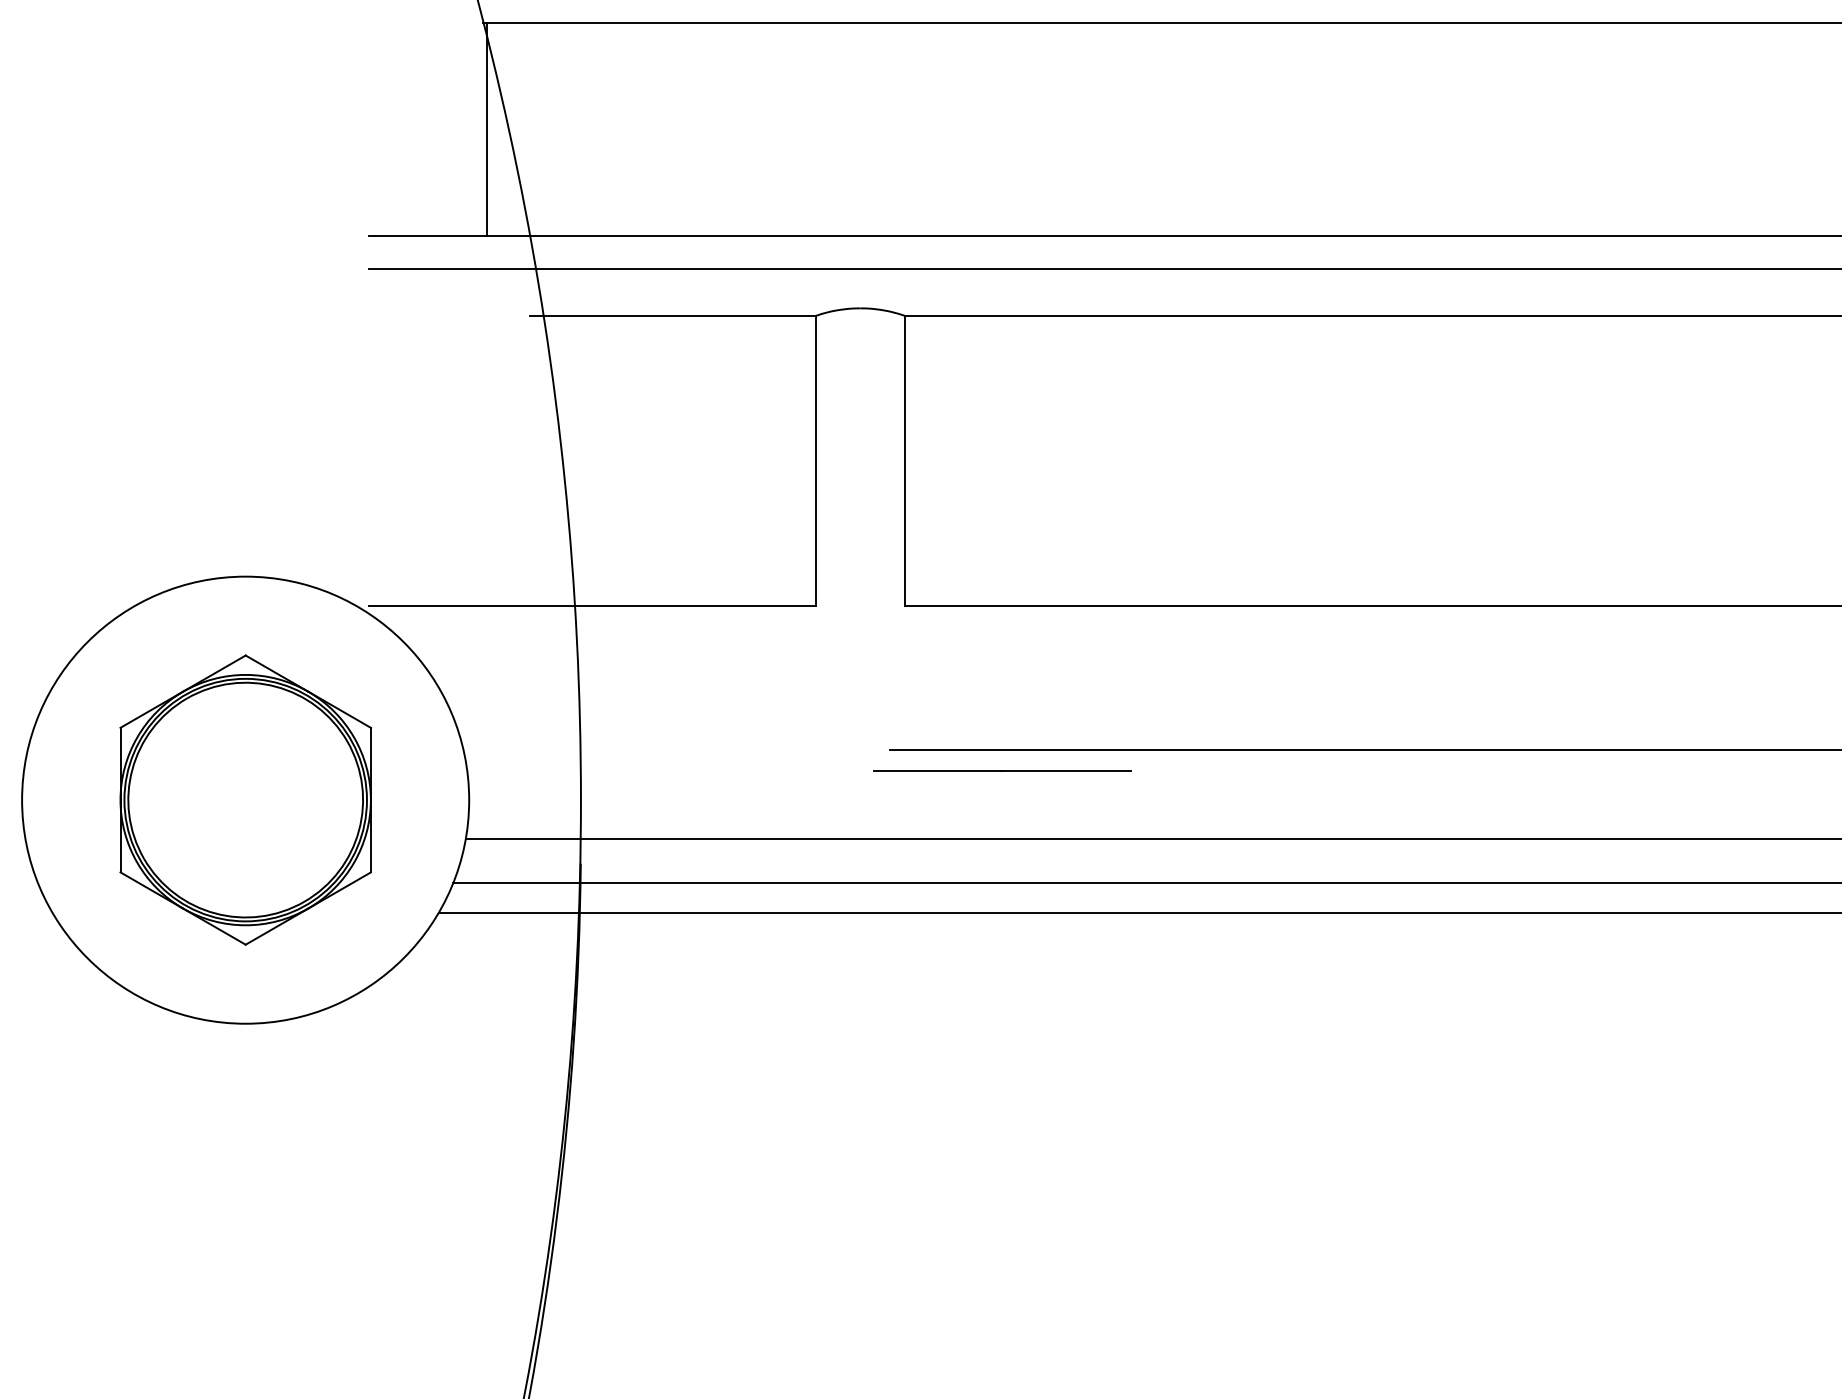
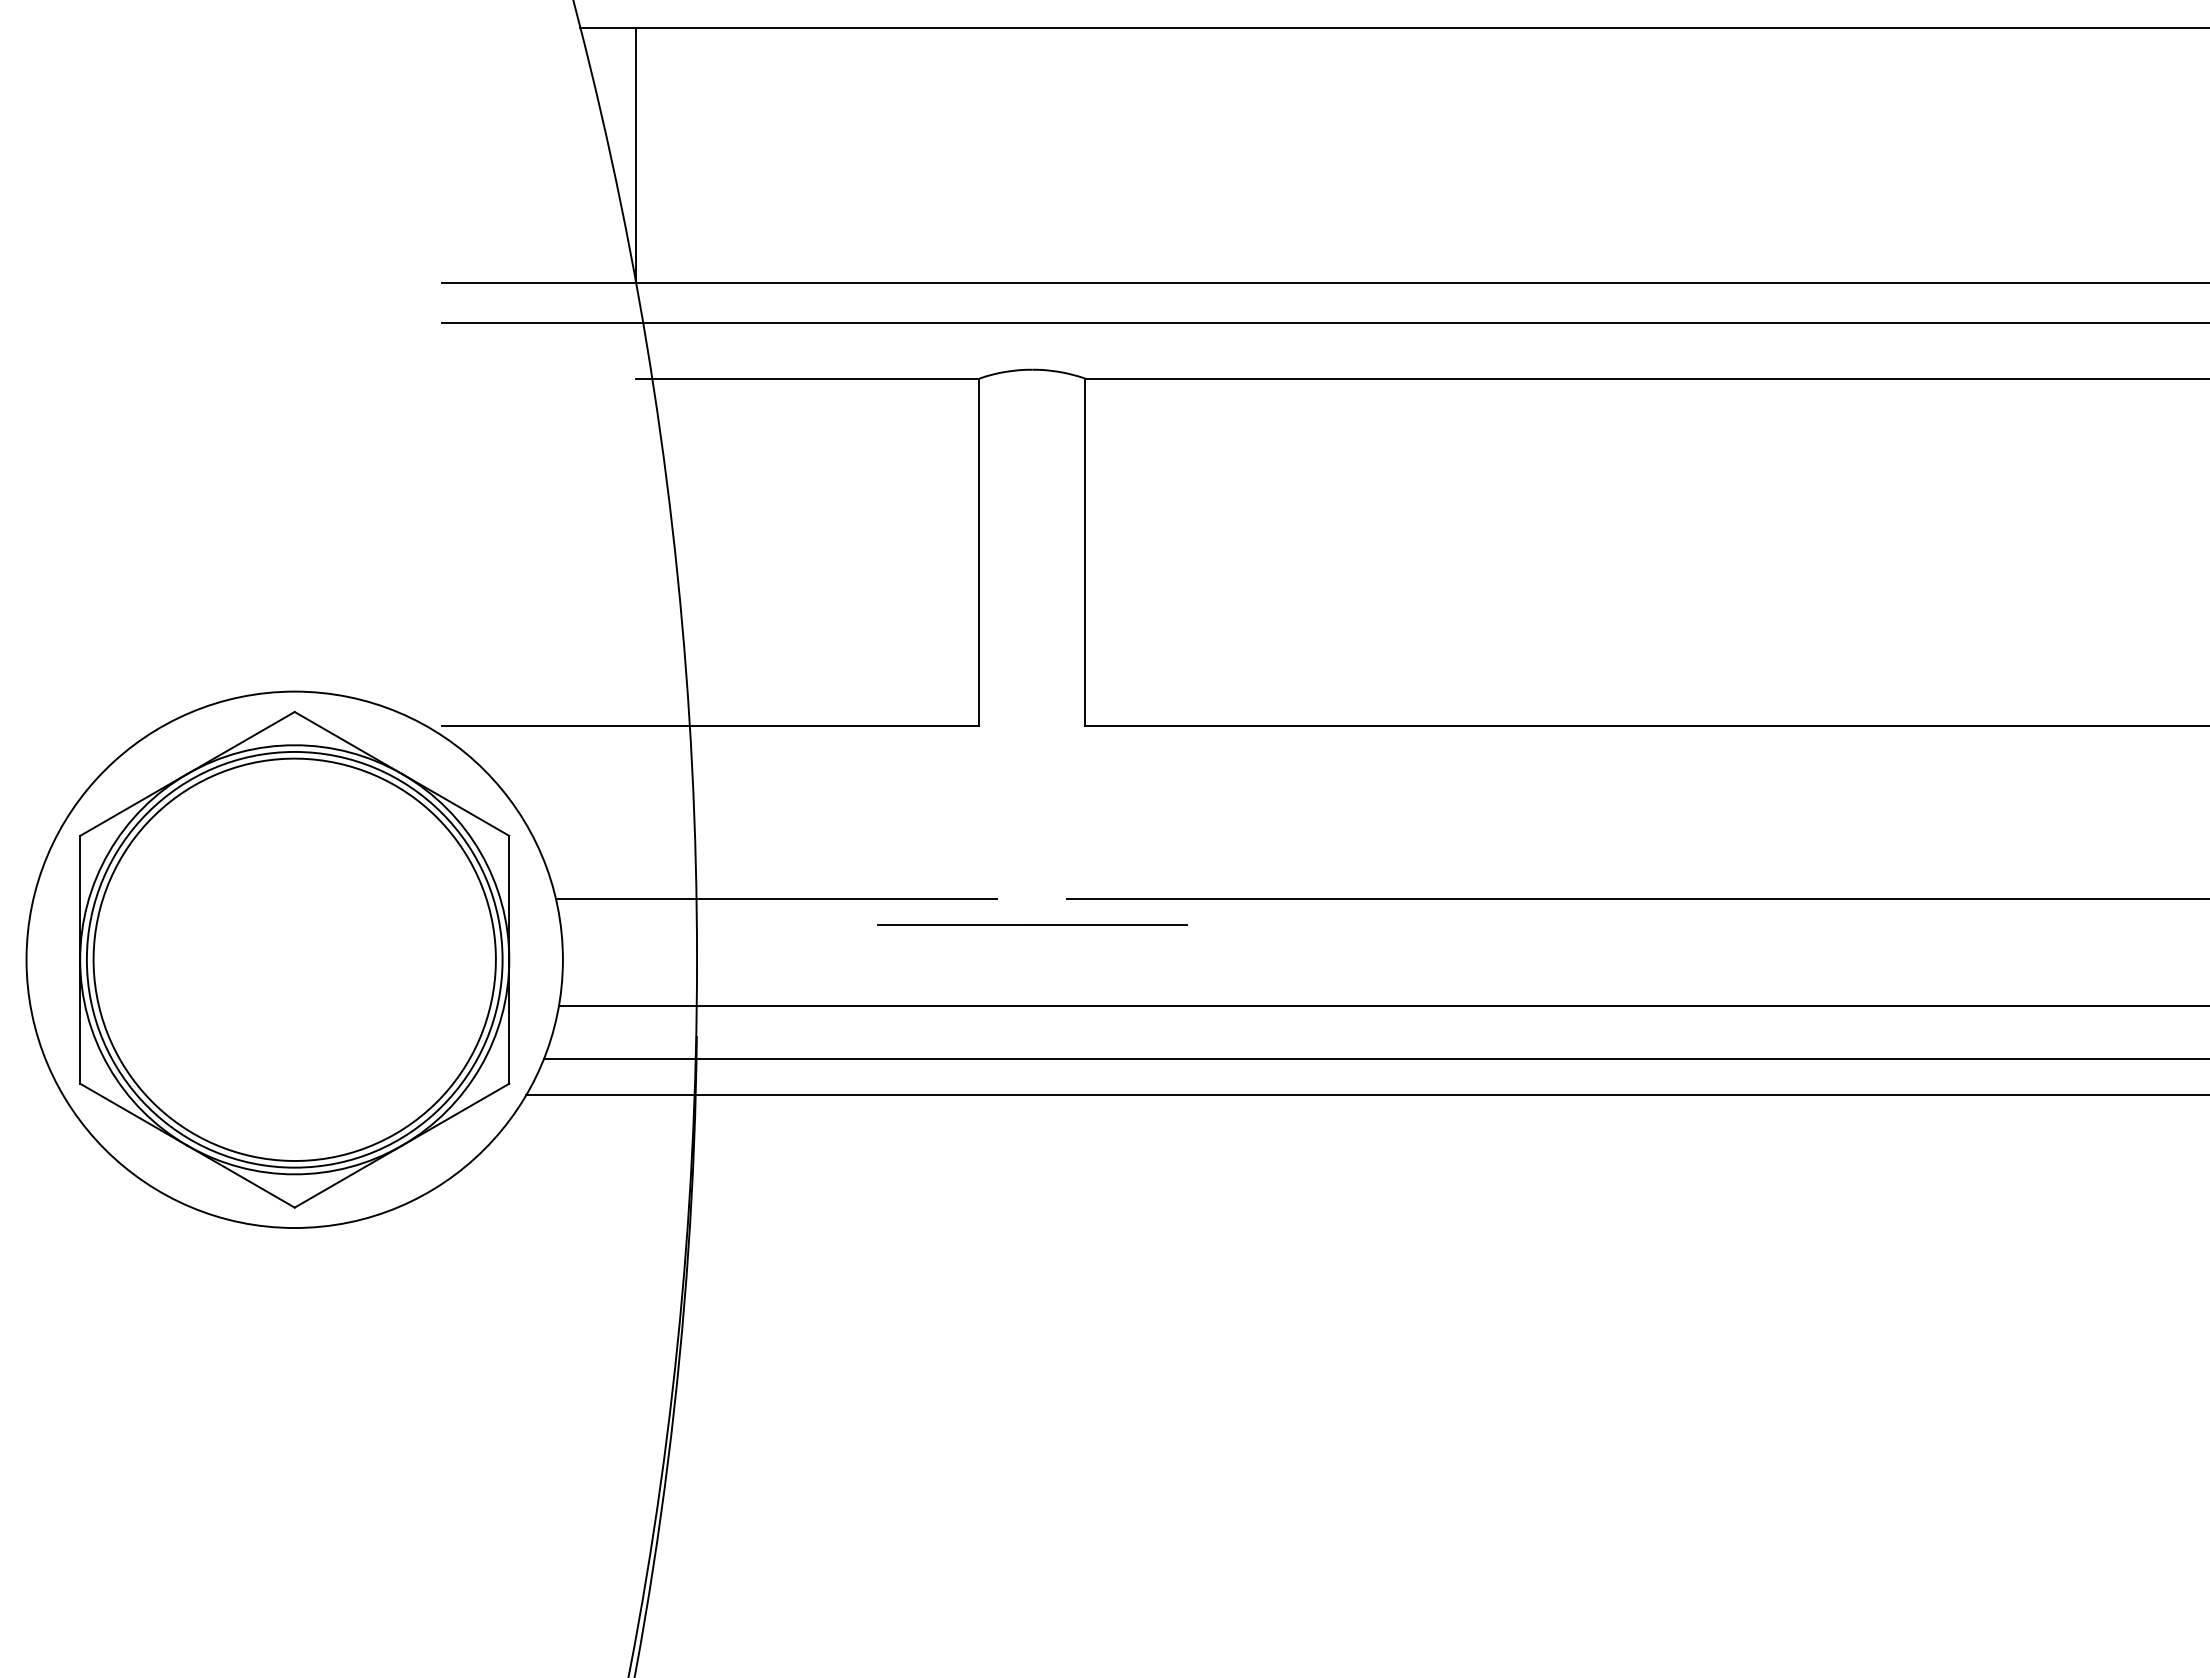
line: (487, 128) -> (635, 154), moved
line: (647, 749) -> (776, 899), added
line: (1002, 770) -> (1032, 924), moved
part: (245, 799) -> (294, 959), size x1.43

